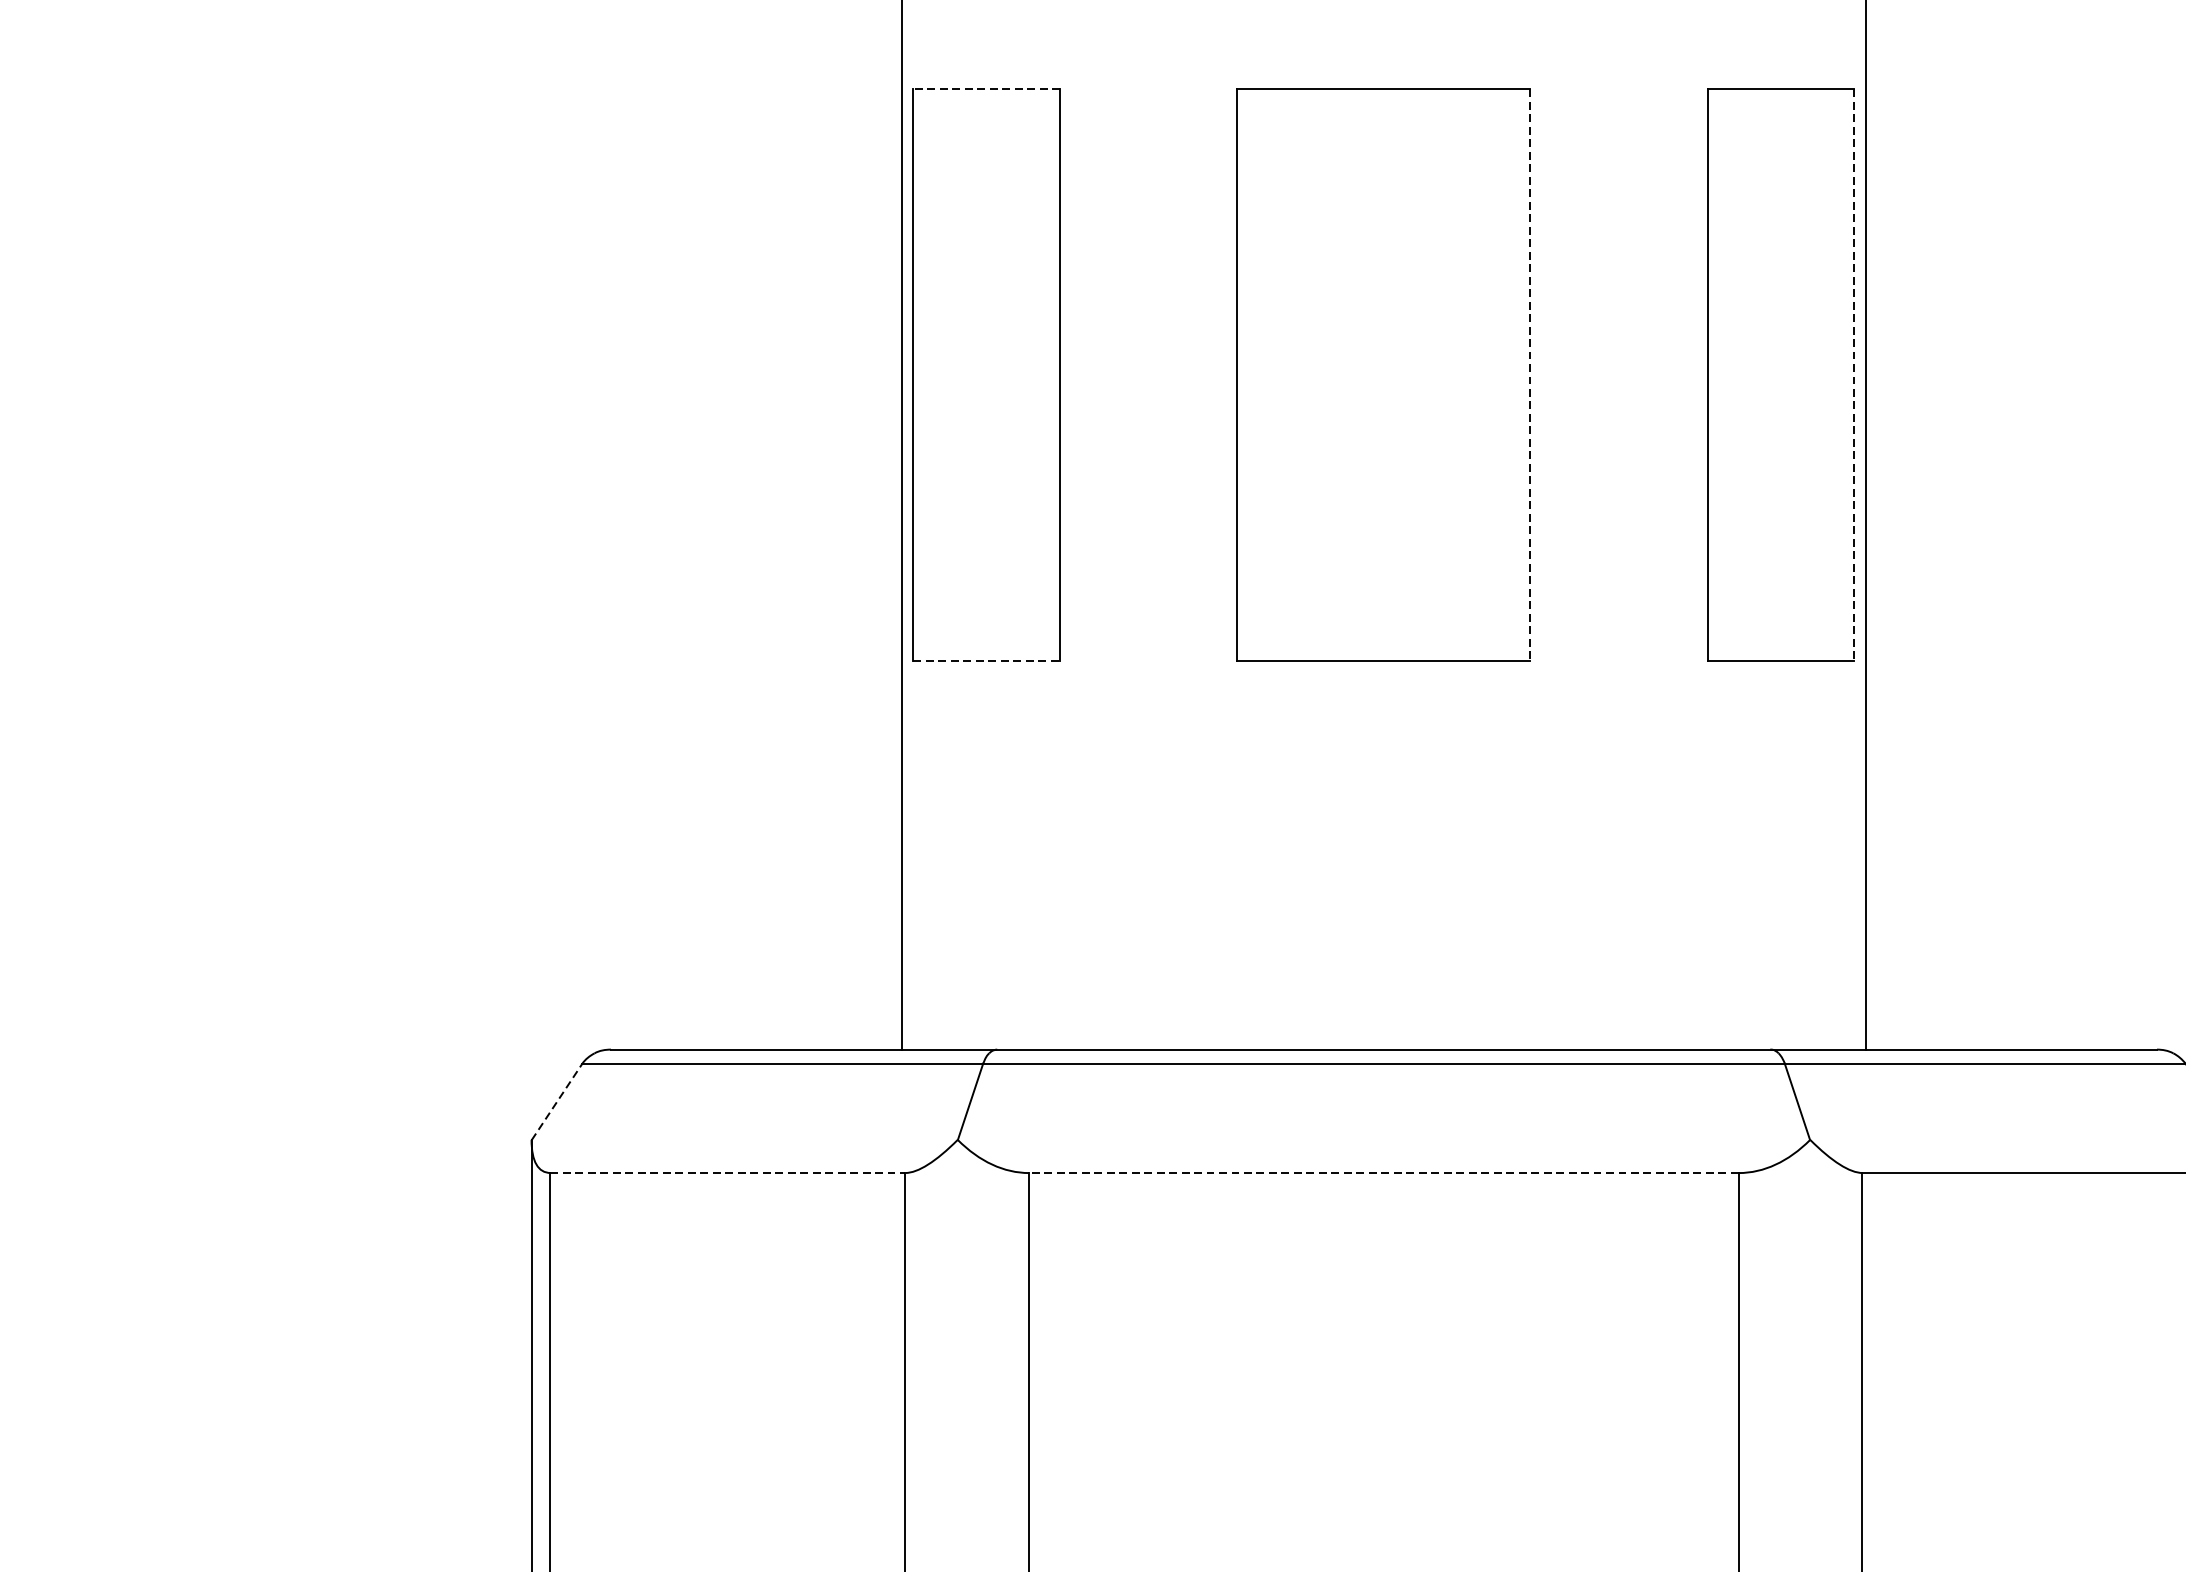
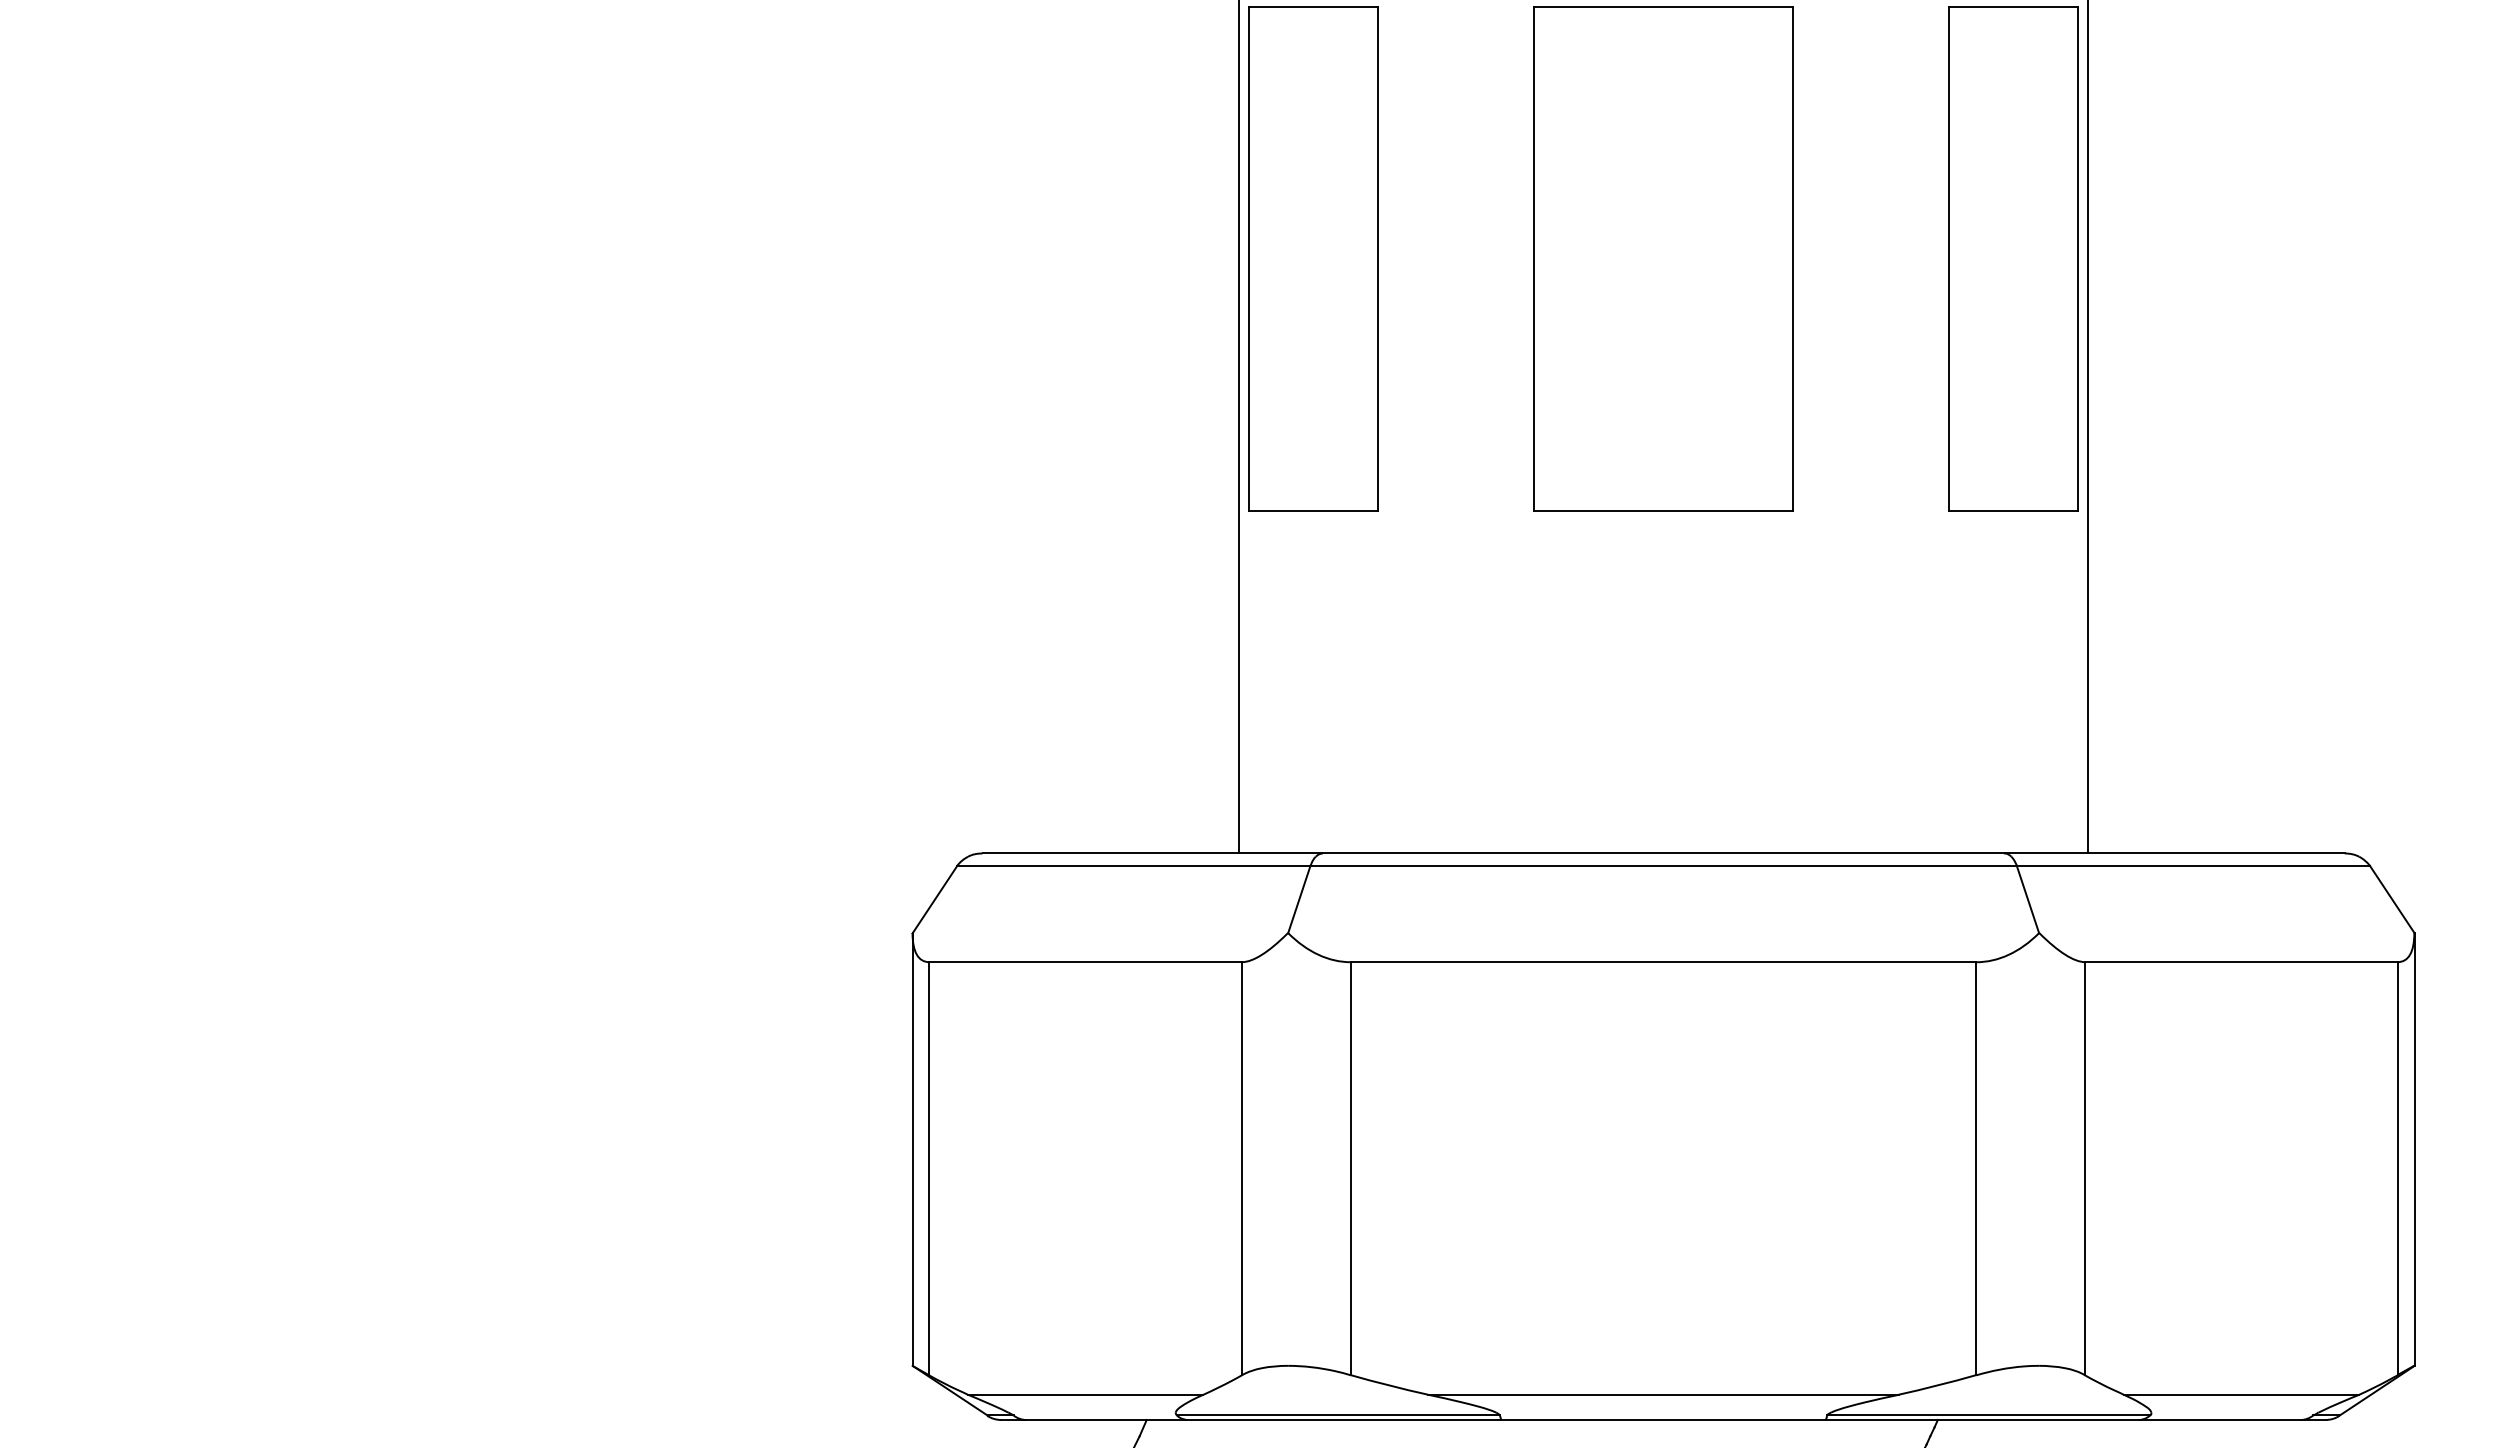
line: (986, 89) -> (1313, 7), dashed -> solid
line: (1530, 375) -> (1792, 259), dashed -> solid
line: (1854, 375) -> (2078, 259), dashed -> solid
line: (986, 661) -> (1313, 511), dashed -> solid
line: (557, 1101) -> (935, 899), dashed -> solid
line: (728, 1173) -> (1086, 962), dashed -> solid
line: (1383, 1173) -> (1663, 962), dashed -> solid

